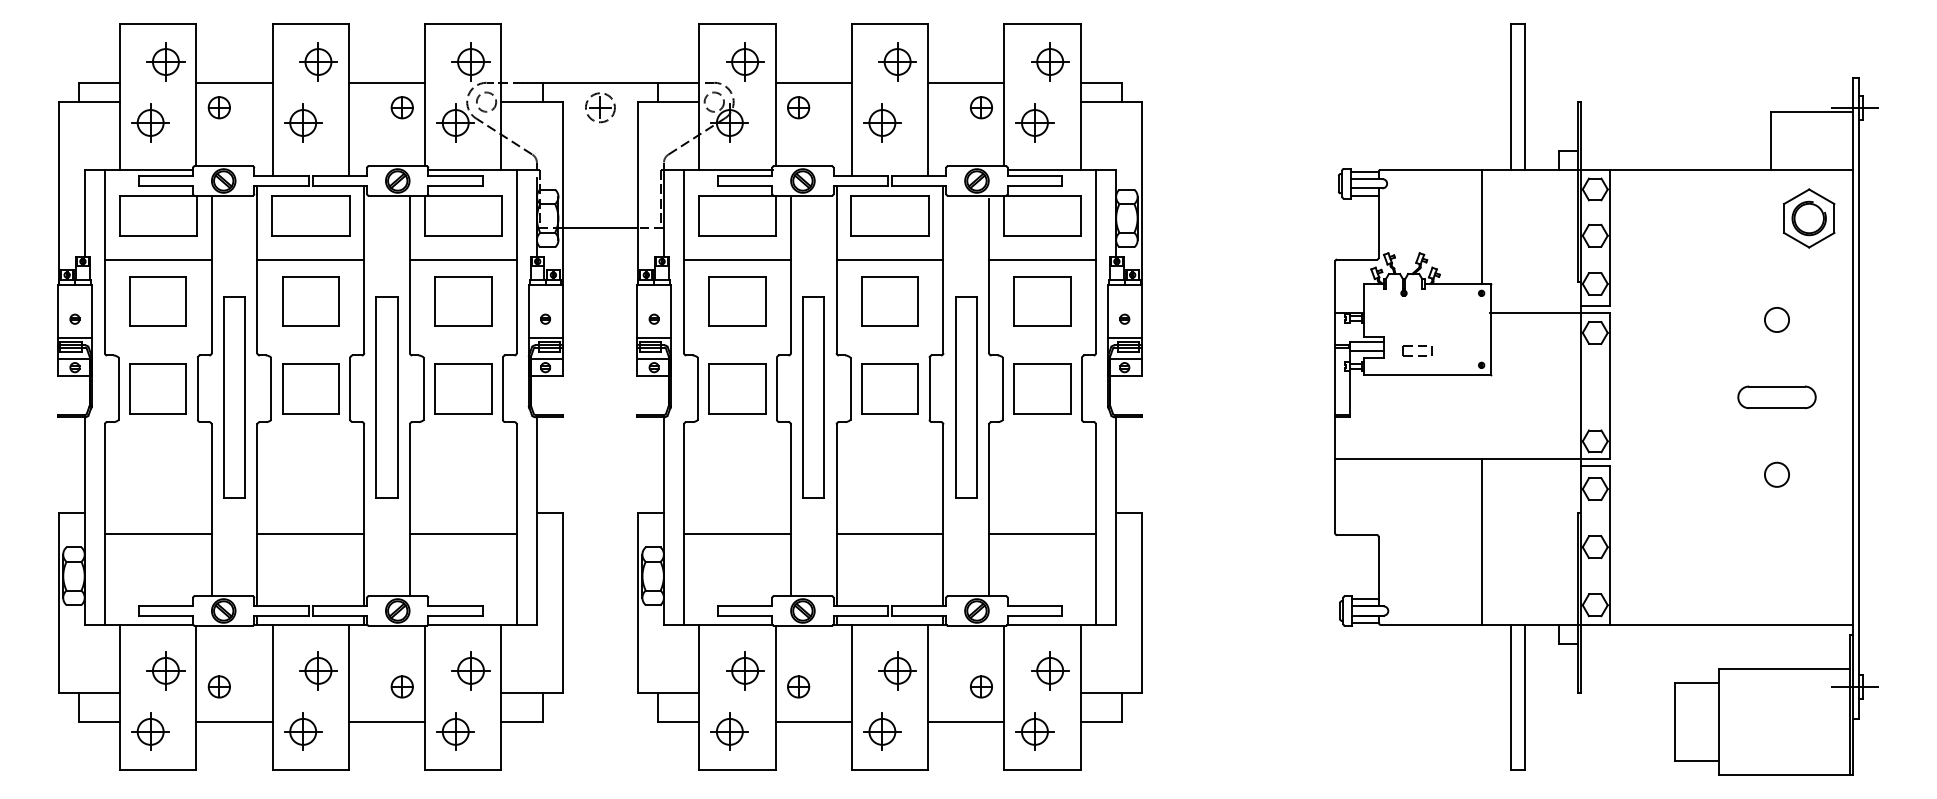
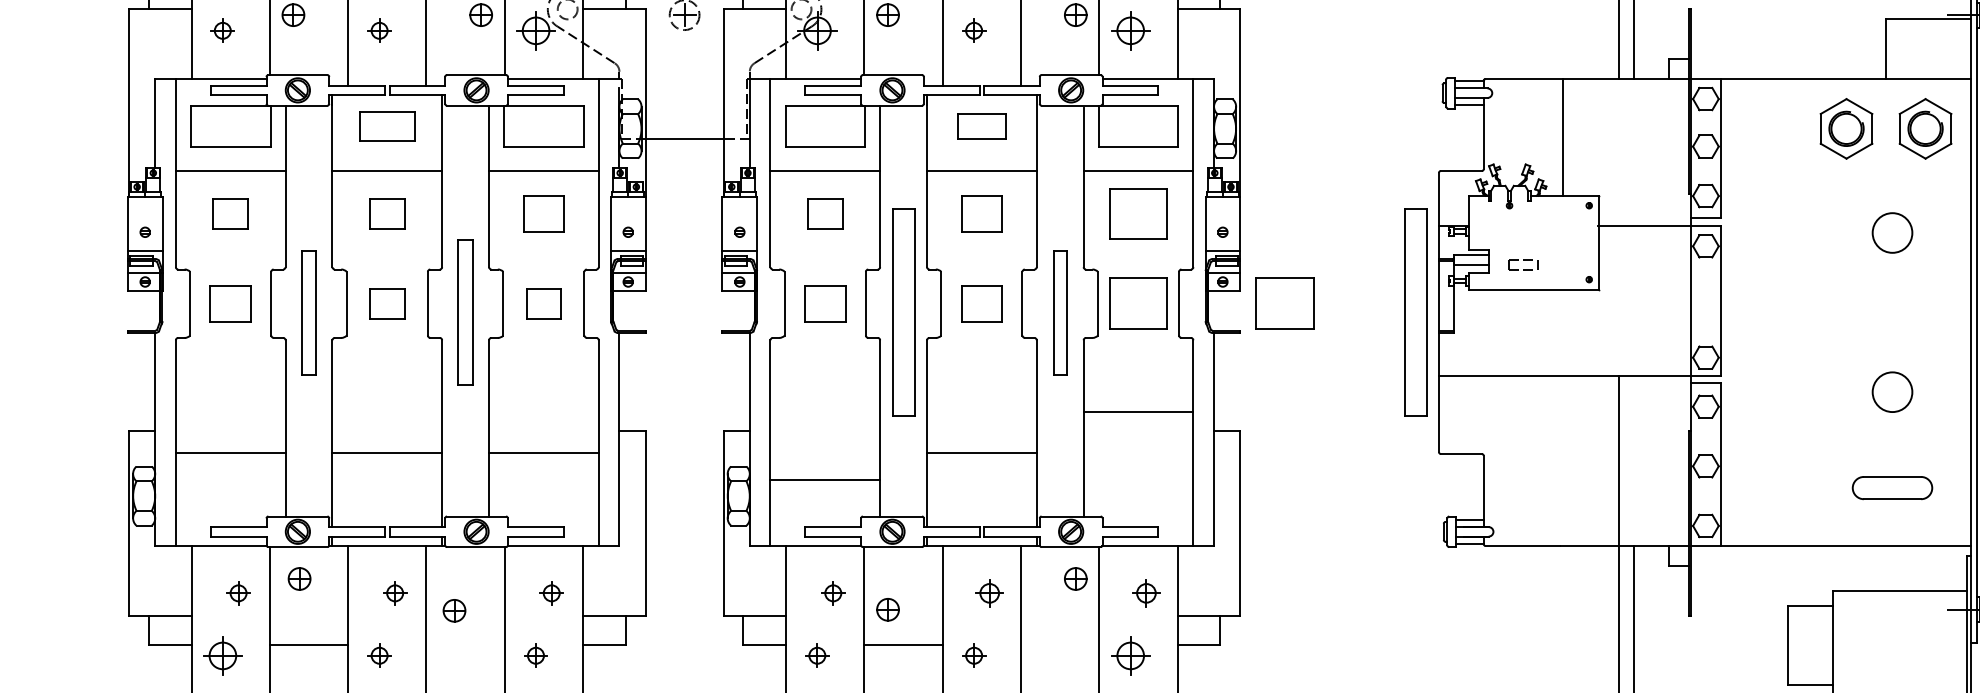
part: (150, 122) -> (222, 30), size x0.6
part: (303, 122) -> (379, 30), size x0.6
part: (882, 122) -> (974, 30), size x0.6
part: (310, 215) -> (386, 125), size x0.7
part: (889, 215) -> (981, 125), size x0.6
part: (1732, 218) -> (1846, 128), added
line: (1481, 226) -> (1562, 137), moved
part: (157, 301) -> (229, 214), size x0.6
part: (310, 301) -> (386, 214), size x0.6
part: (463, 301) -> (544, 214), size x0.7
part: (737, 301) -> (825, 214), size x0.6
part: (889, 301) -> (981, 214), size x0.7
circle: (1776, 319) -> (1891, 232), size x1.6
part: (157, 388) -> (229, 303), size x0.7
part: (310, 388) -> (386, 303), size x0.6
part: (463, 388) -> (544, 303), size x0.6
part: (737, 388) -> (825, 303), size x0.7
part: (889, 388) -> (981, 303), size x0.7
part: (1185, 388) -> (1285, 303), added
part: (234, 397) -> (308, 312), size x0.6
part: (386, 397) -> (464, 312), size x0.7
part: (966, 397) -> (1060, 312), size x0.6
part: (1312, 397) -> (1415, 312), added
part: (1776, 397) -> (1891, 488), moved
circle: (1776, 474) -> (1891, 391), size x1.6
line: (737, 534) -> (825, 479), moved
line: (1042, 534) -> (1138, 412), moved
line: (1481, 541) -> (1618, 460), moved
part: (165, 670) -> (238, 592), size x0.6
part: (318, 670) -> (395, 592), size x0.6
part: (470, 670) -> (551, 592), size x0.6
part: (745, 670) -> (833, 592), size x0.6
part: (897, 670) -> (989, 592), size x0.7
part: (1050, 670) -> (1146, 592), size x0.7
part: (218, 686) -> (298, 578), moved
part: (401, 686) -> (453, 610), moved
part: (981, 686) -> (1075, 578), moved
line: (386, 721) -> (464, 645), removed
line: (966, 721) -> (1060, 645), removed
part: (303, 731) -> (379, 655), size x0.6
part: (455, 731) -> (535, 655), size x0.6
part: (729, 731) -> (817, 655), size x0.6
part: (882, 731) -> (974, 655), size x0.6

